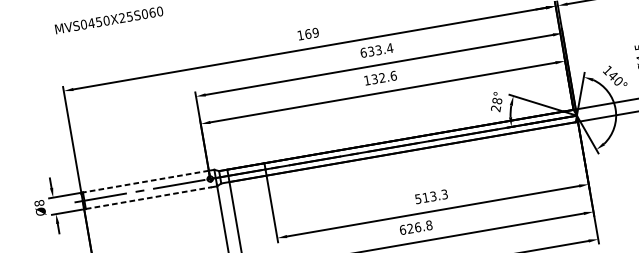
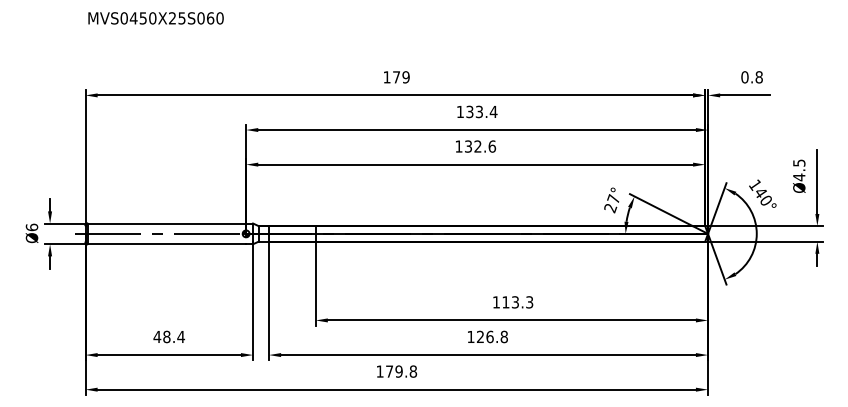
text: (308, 34) -> (396, 77), 169 -> 179
text: (363, 52) -> (460, 111), 633.4 -> 133.4
text: (497, 100) -> (613, 198), 28° -> 27°
line: (145, 181) -> (166, 223), dashed -> solid
line: (149, 198) -> (167, 244), dashed -> solid
text: (417, 199) -> (495, 302), 513.3 -> 113.3
text: (39, 203) -> (31, 227), Ø8 -> Ø6
text: (402, 229) -> (470, 336), 626.8 -> 126.8

